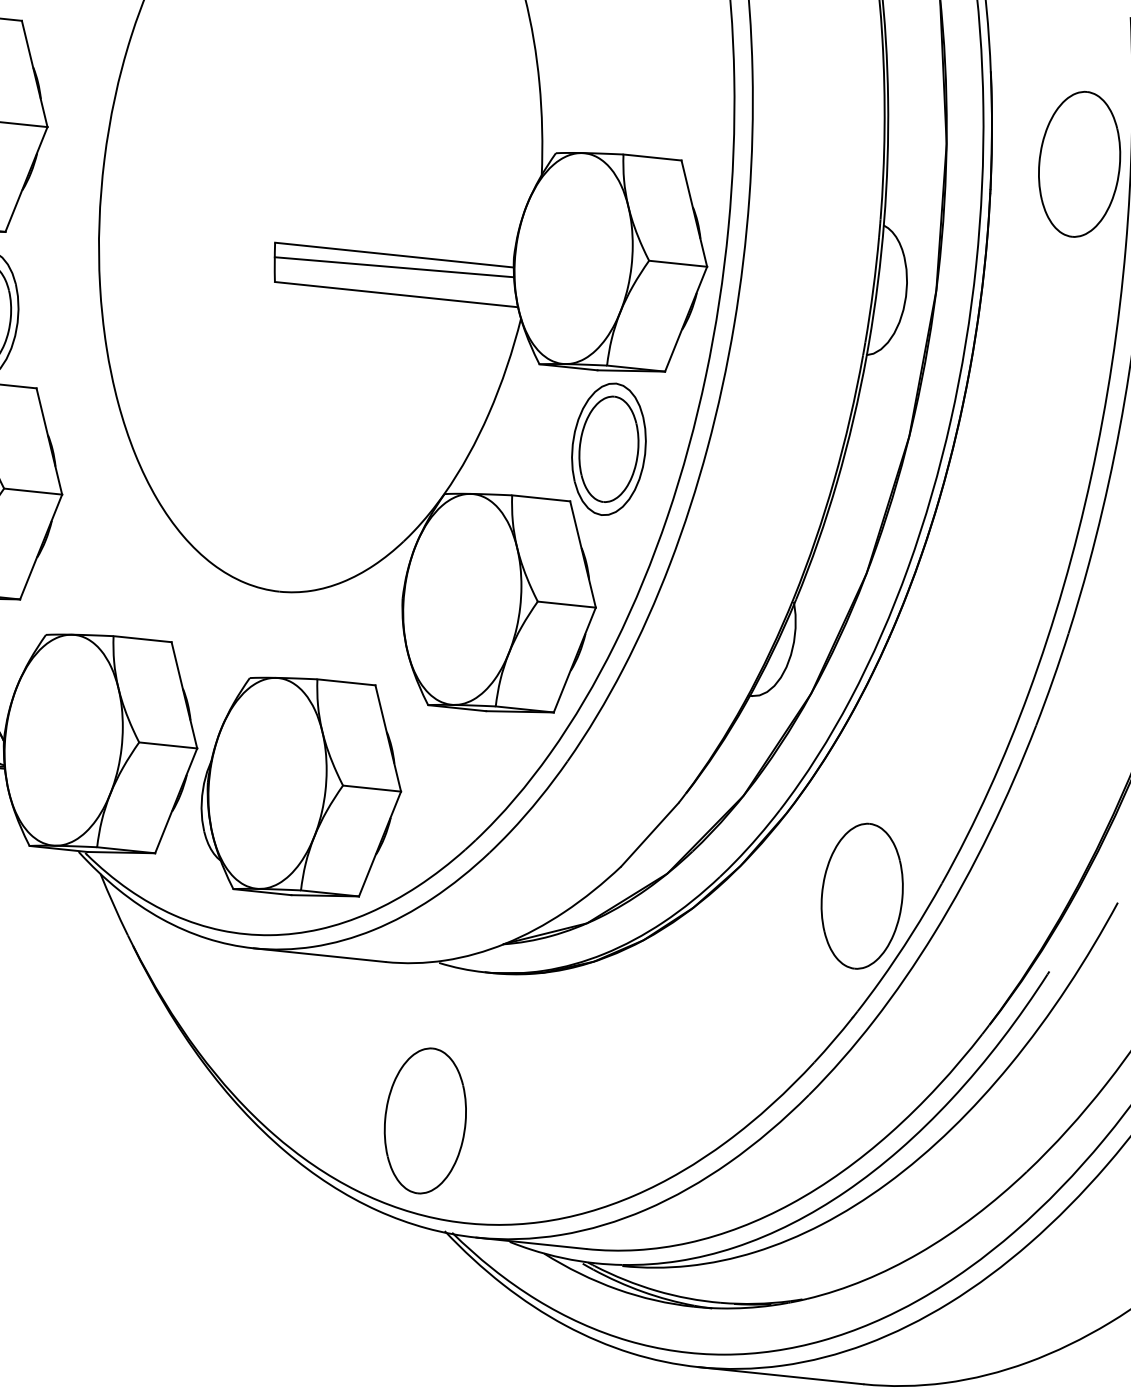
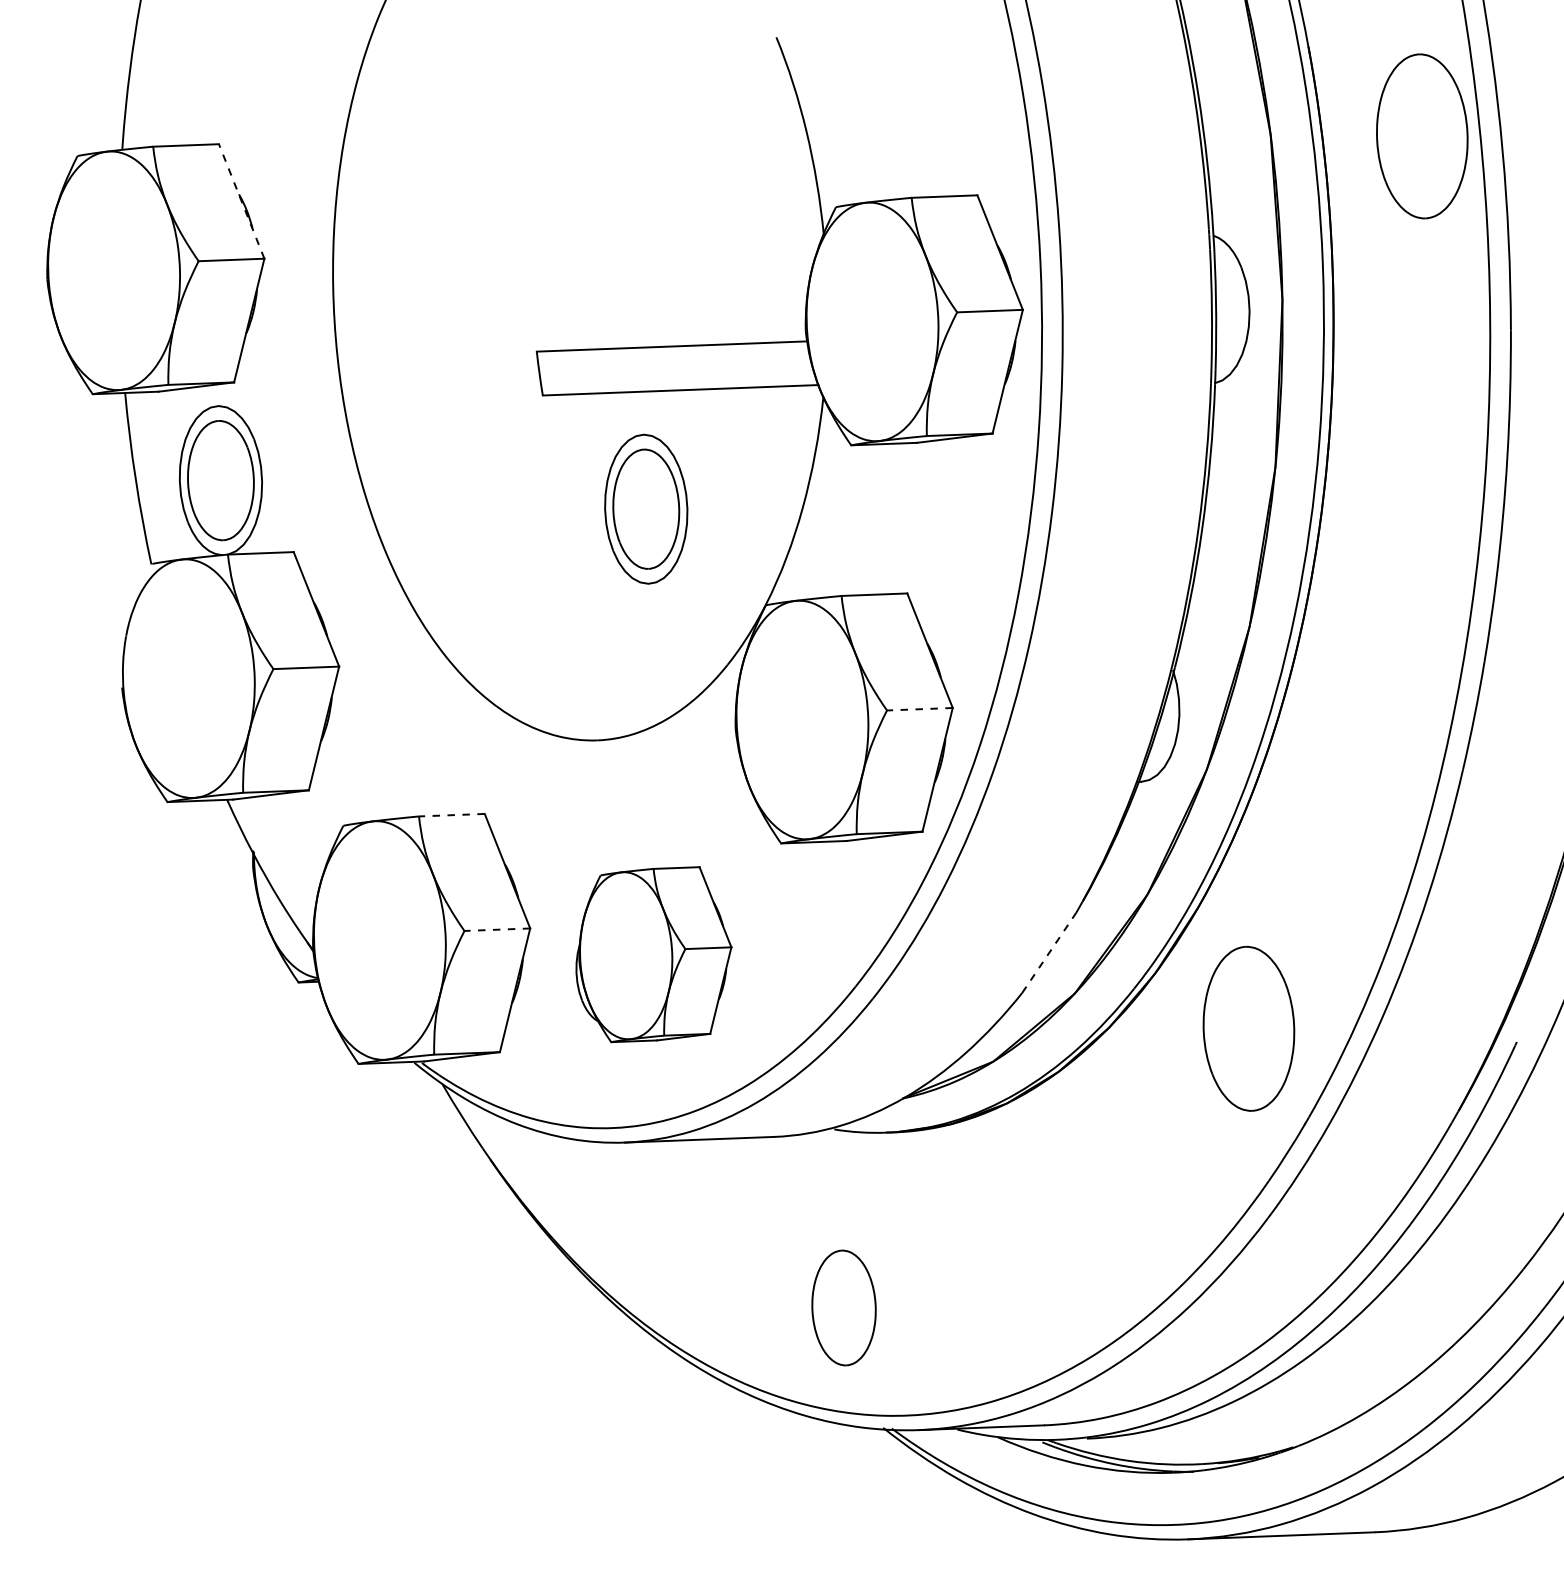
line: (34, 73) -> (241, 201), solid -> dashed
line: (394, 266) -> (673, 359), removed
part: (609, 448) -> (646, 508), moved
line: (566, 604) -> (919, 709), solid -> dashed
line: (142, 639) -> (451, 815), solid -> dashed
line: (168, 745) -> (497, 929), solid -> dashed
part: (302, 786) -> (653, 954), size x0.7
line: (650, 834) -> (1049, 952), solid -> dashed
part: (861, 895) -> (1248, 1028), moved
part: (424, 1120) -> (843, 1307), size x0.7

